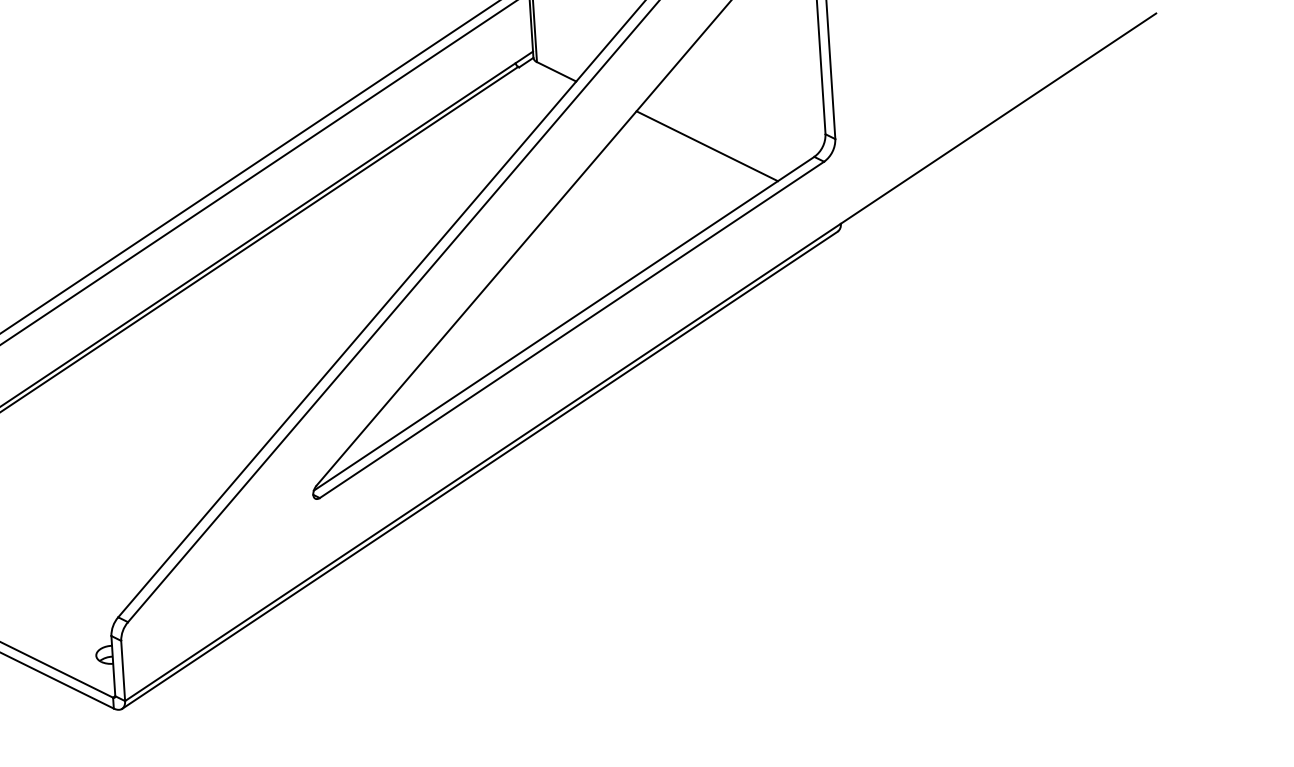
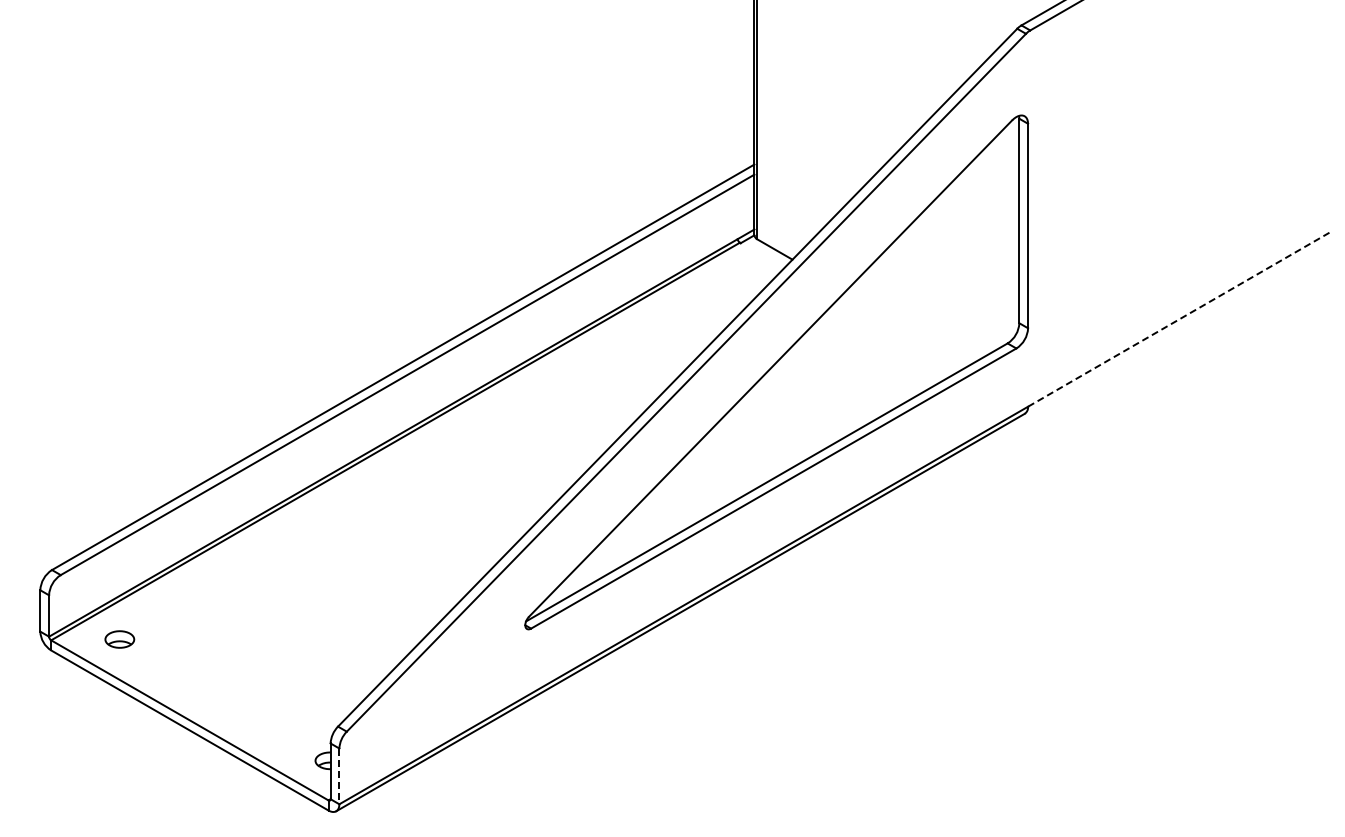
line: (999, 117) -> (1180, 318), solid -> dashed
line: (707, 145) -> (909, 326), removed
line: (123, 671) -> (339, 776), solid -> dashed

